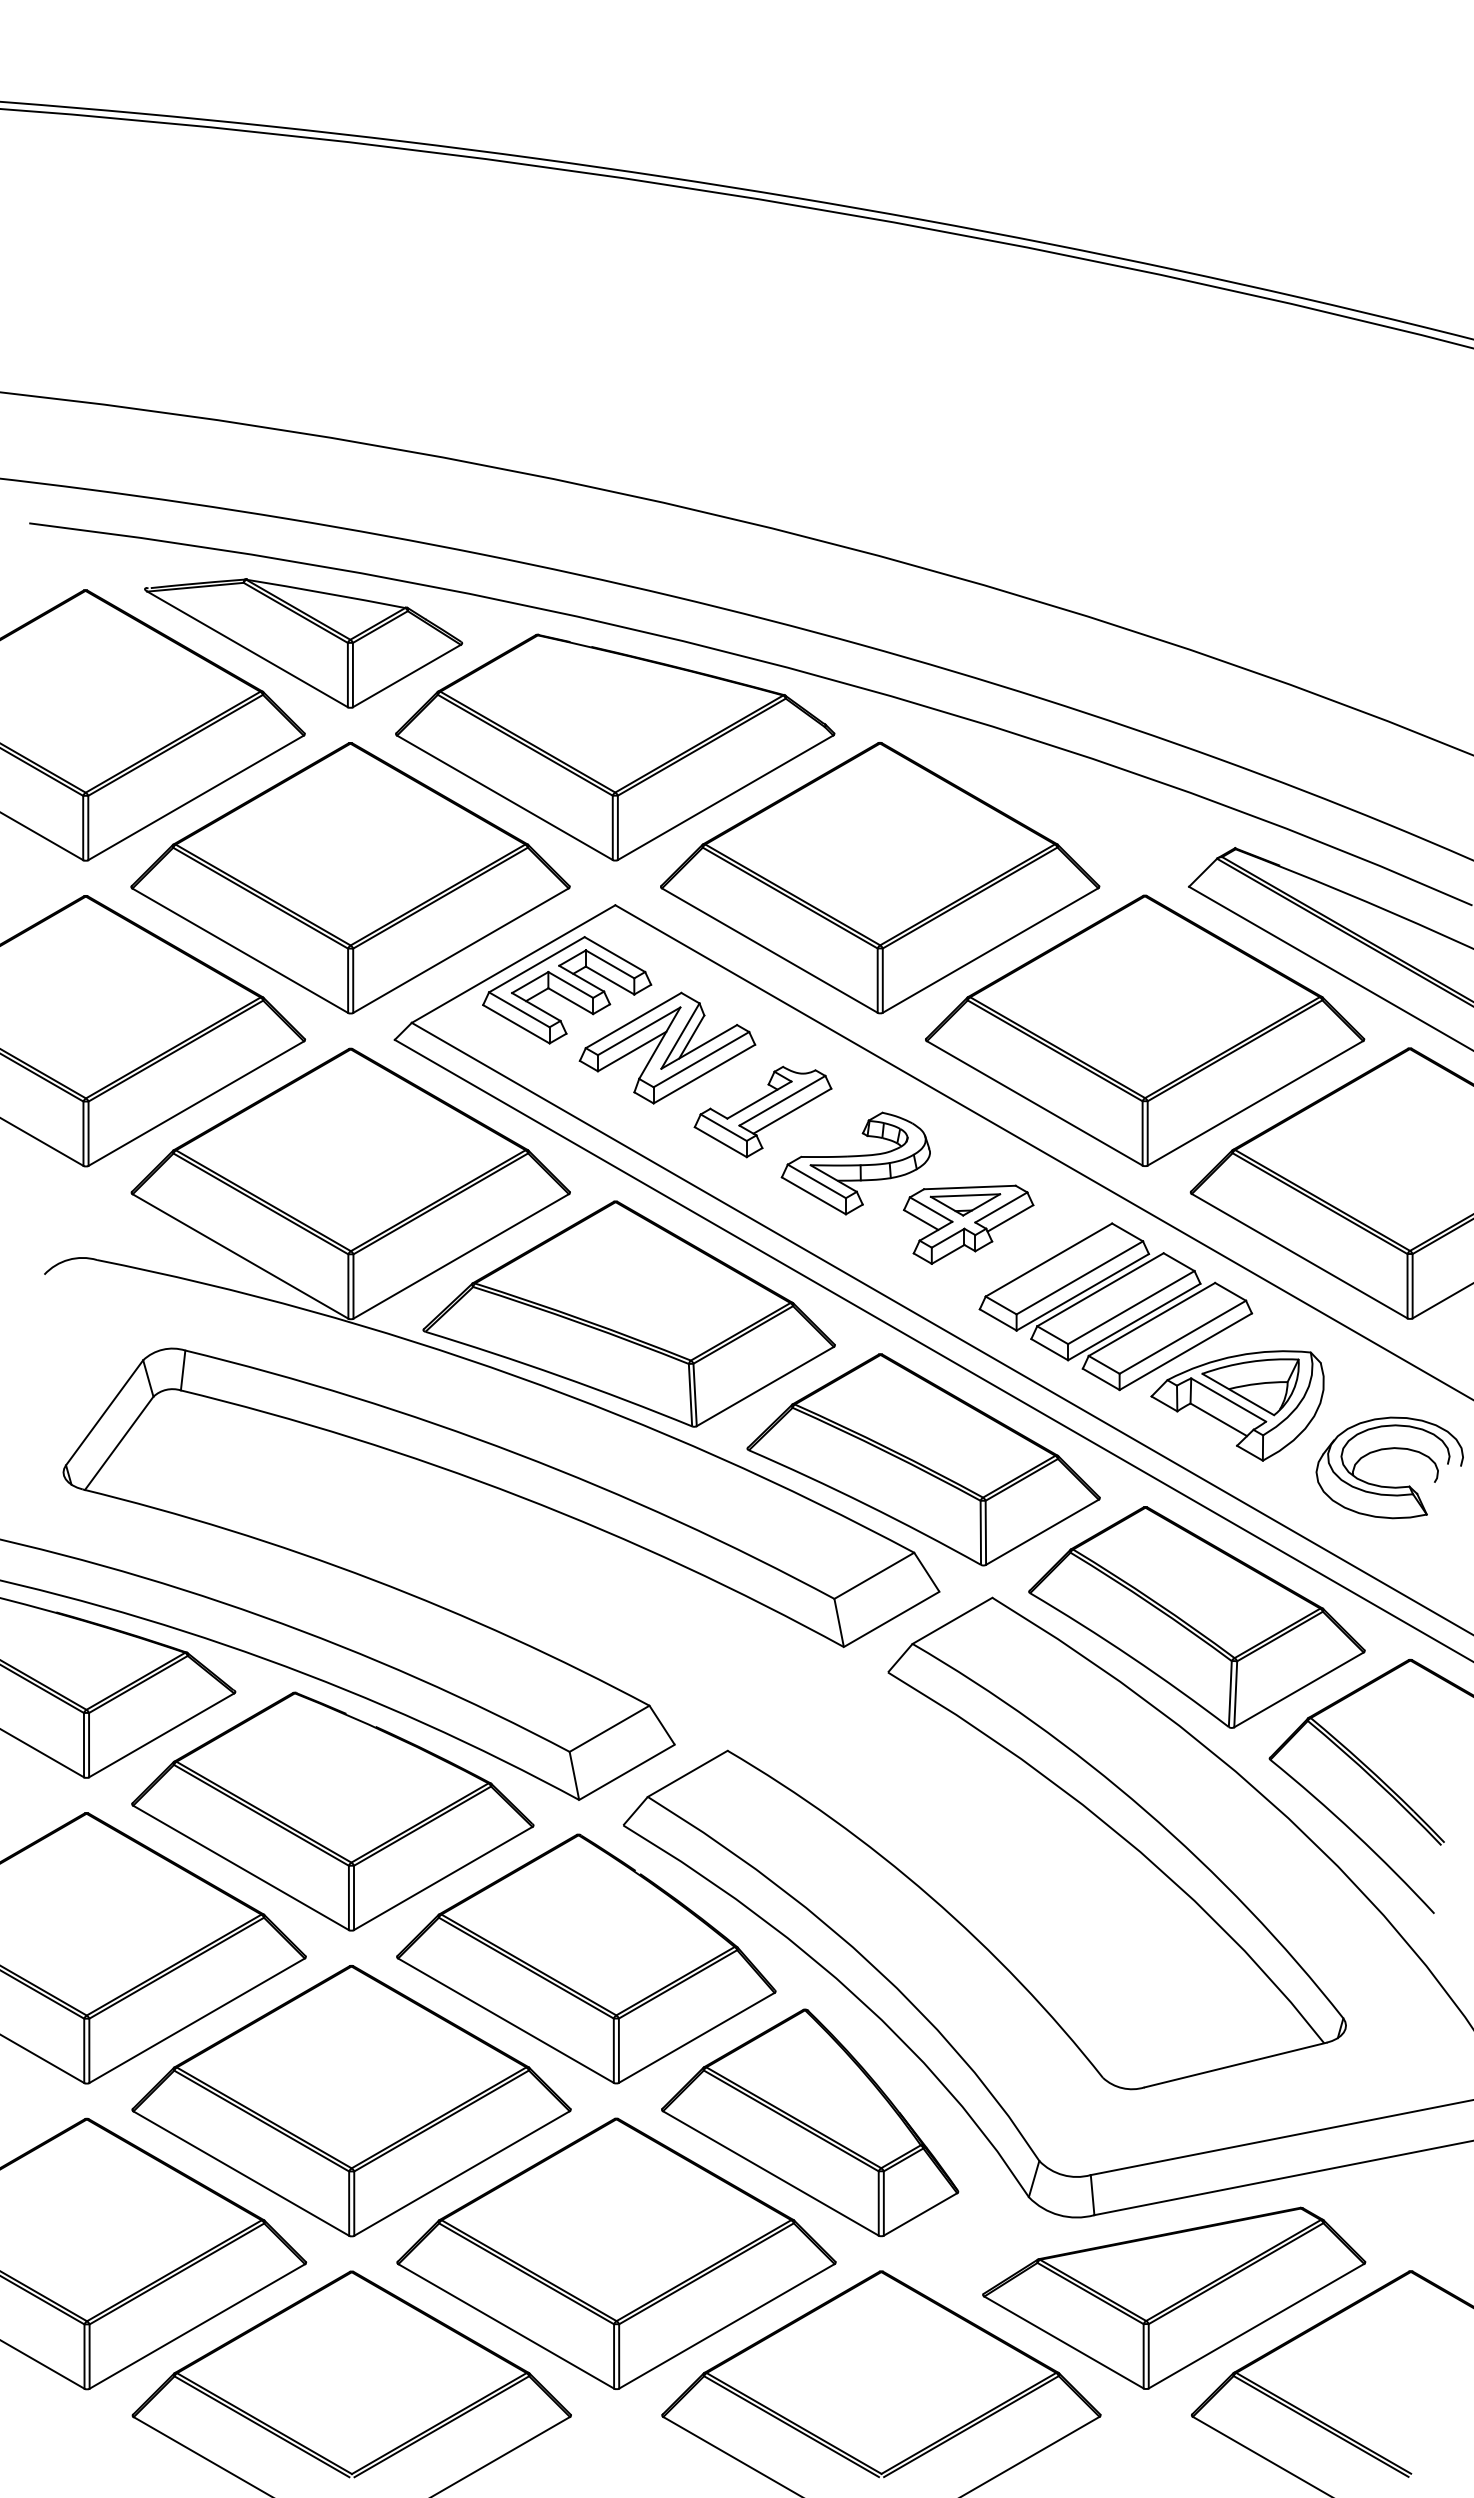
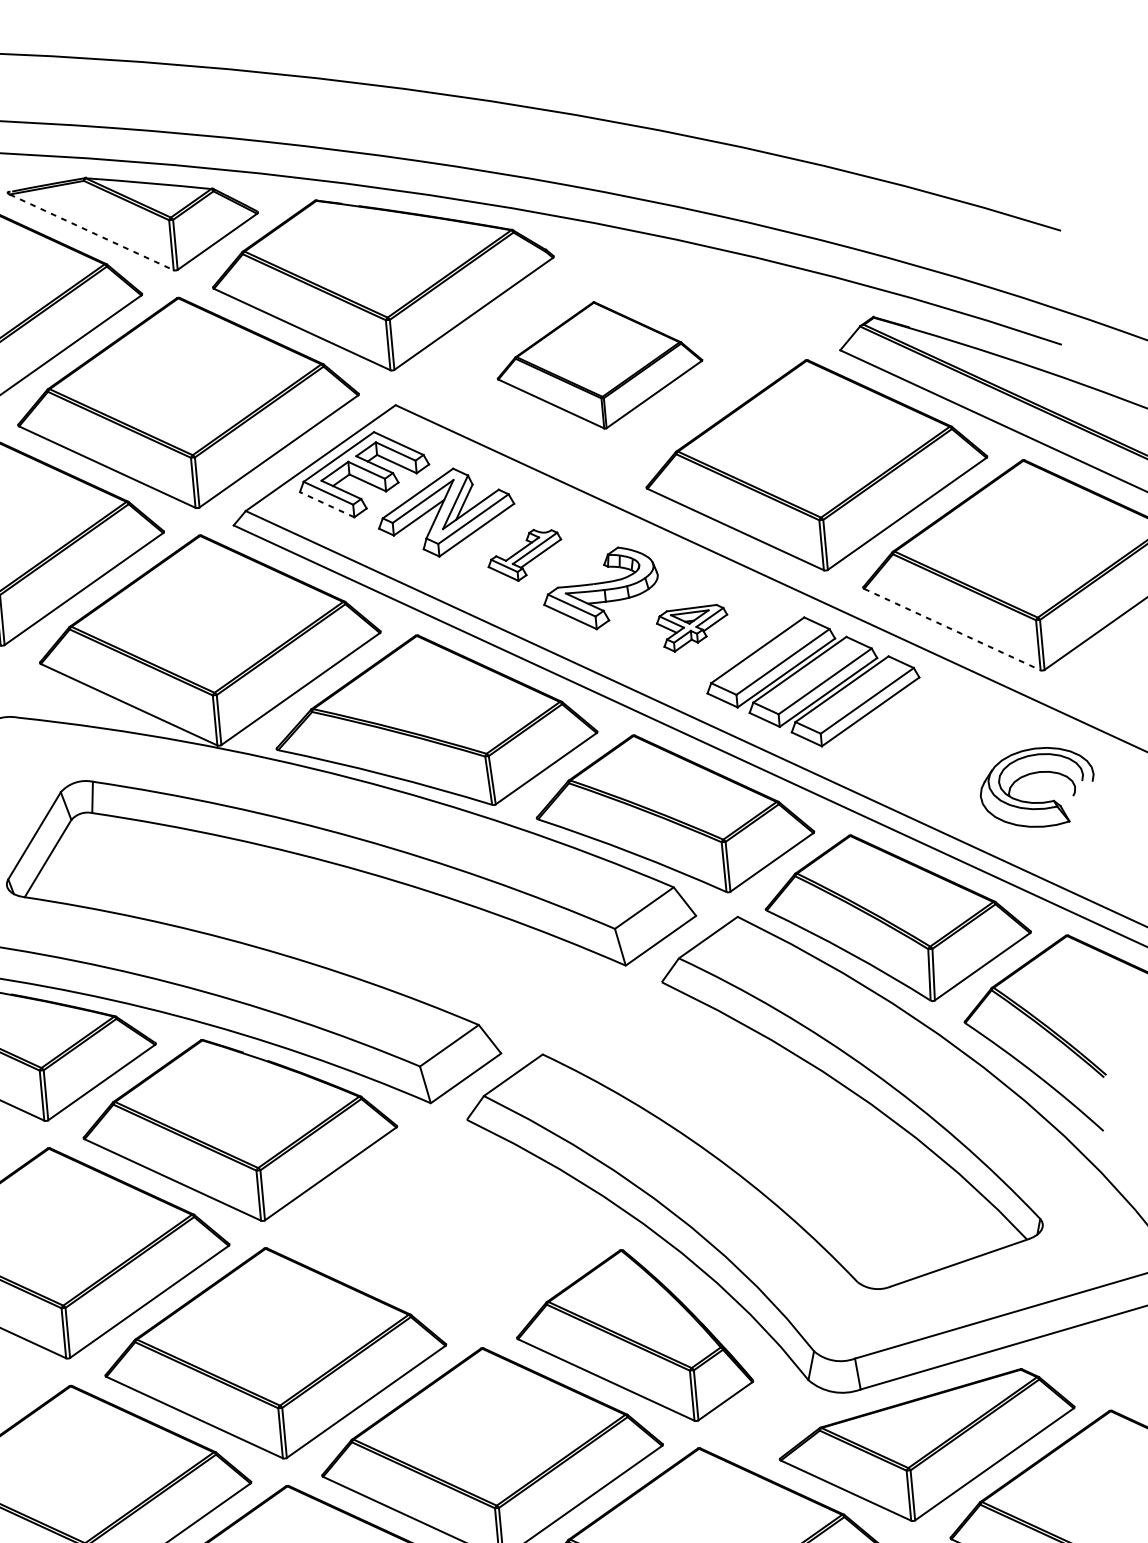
line: (247, 649) -> (91, 232), solid -> dashed
part: (880, 878) -> (599, 365), size x0.6
line: (515, 1024) -> (326, 504), solid -> dashed
part: (762, 1111) -> (524, 555), size x0.7
part: (968, 1224) -> (692, 628), size x0.7
line: (1300, 1256) -> (953, 629), solid -> dashed
part: (1237, 1405) -> (914, 750), removed
part: (586, 1958) -> (447, 1225), removed

